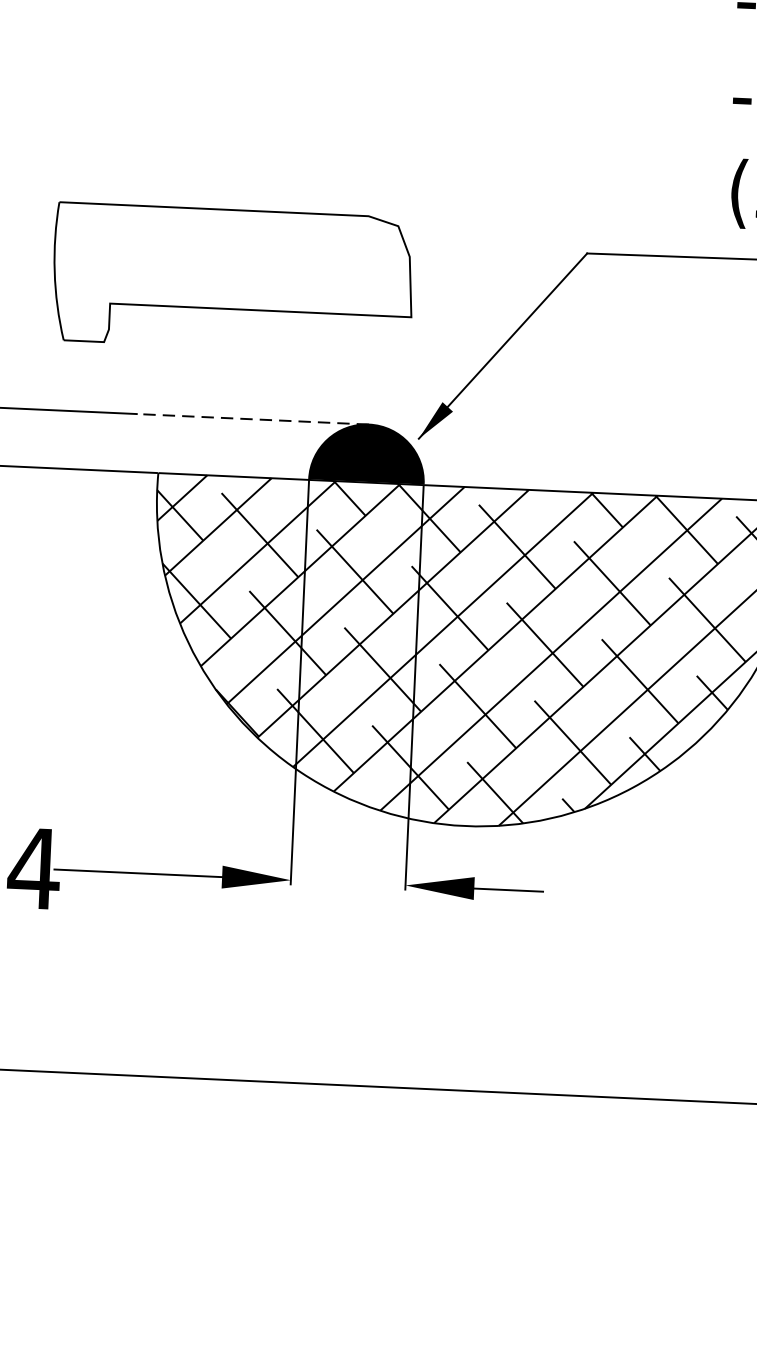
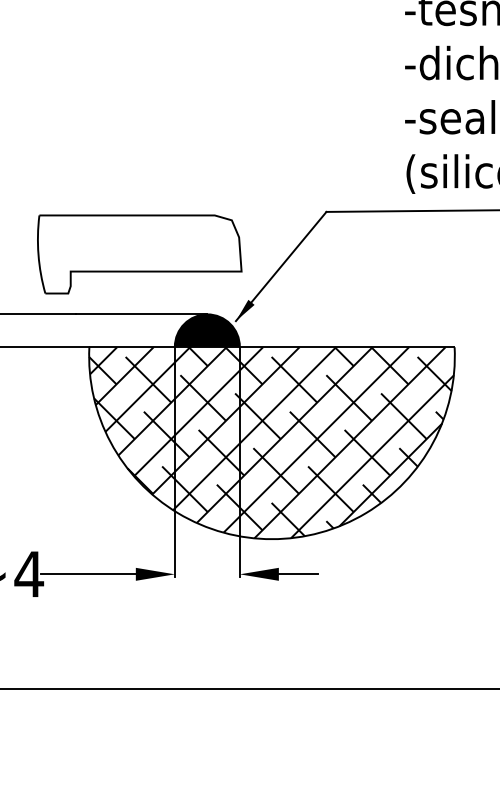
part: (232, 279) -> (139, 254), moved
line: (252, 419) -> (141, 314), dashed -> solid

